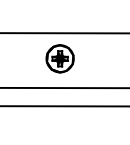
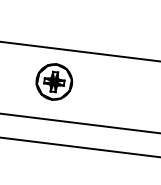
part: (59, 58) -> (53, 81), moved

